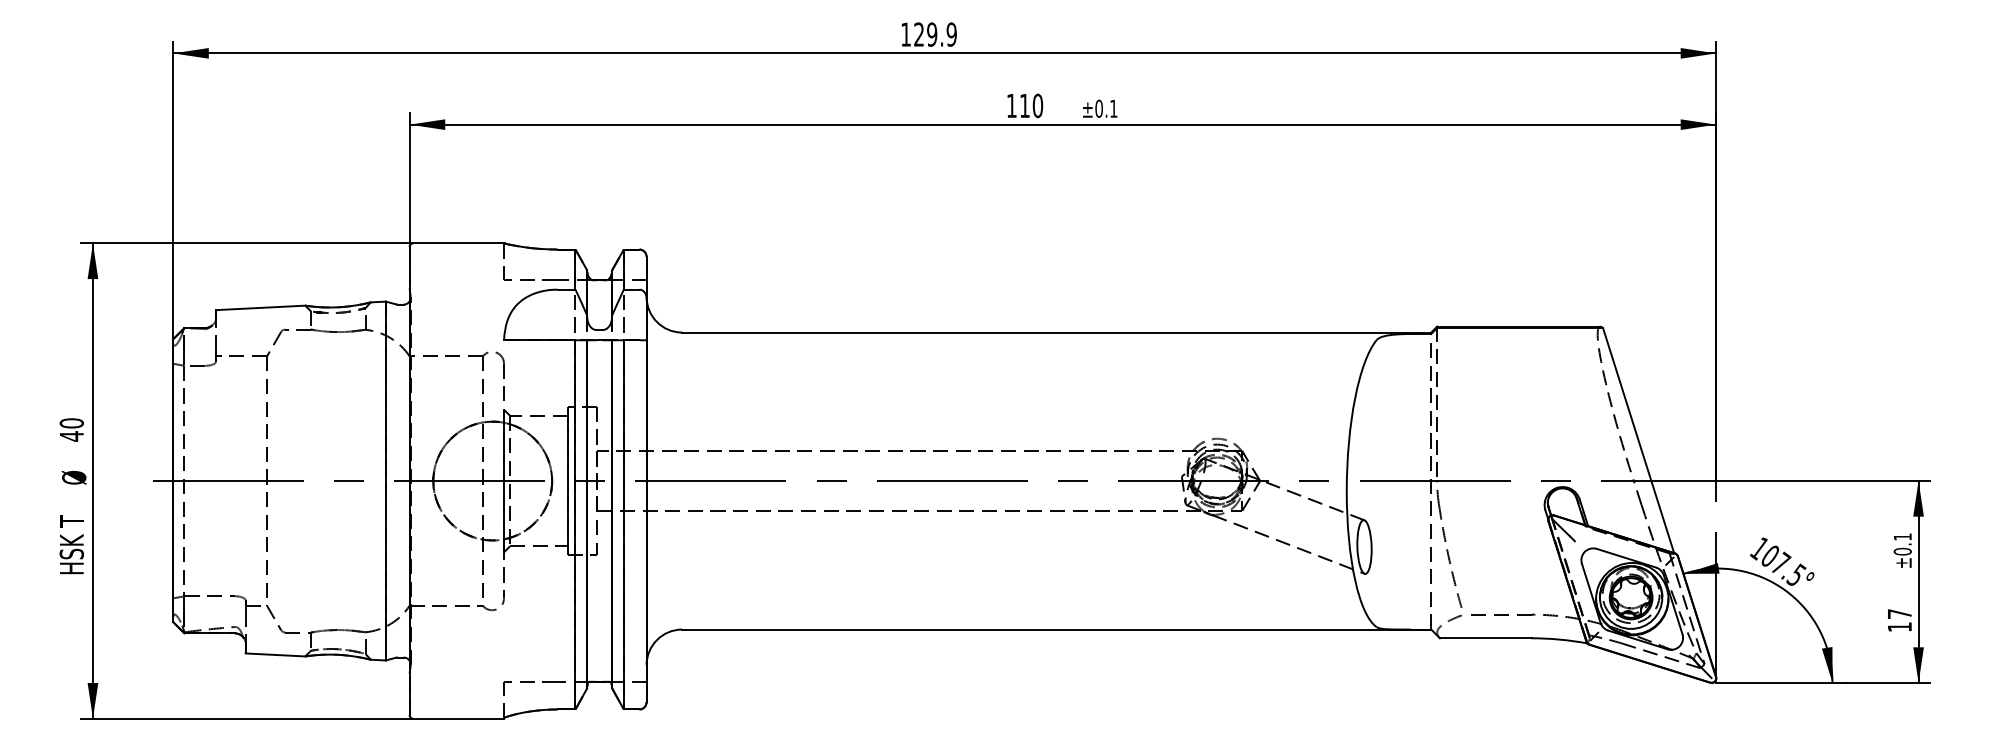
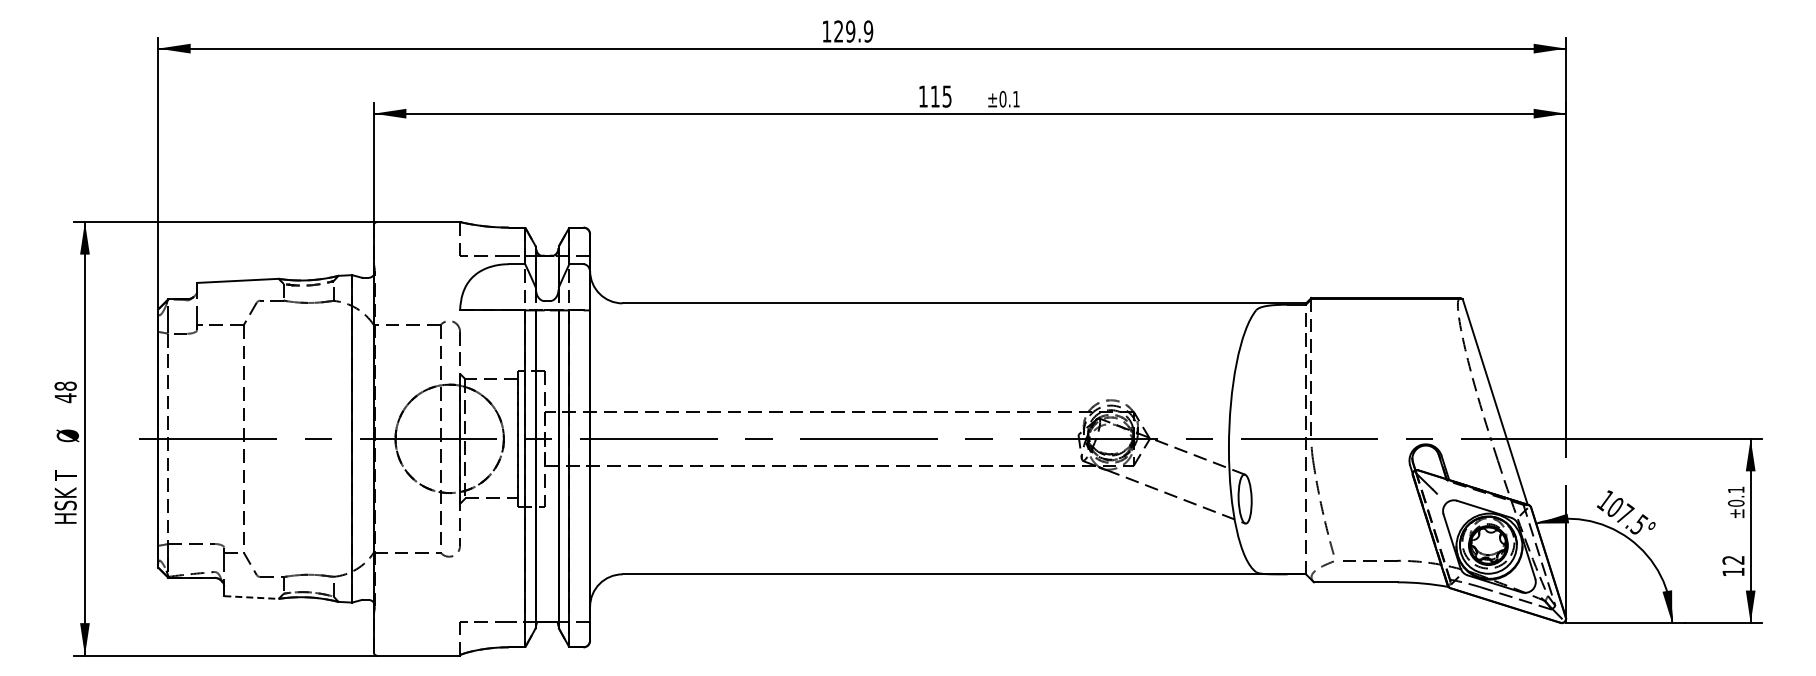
text: (1037, 105) -> (946, 96), 110 -> 115
text: (71, 422) -> (65, 385), 40 -> 48
text: (1899, 613) -> (1733, 559), 17 -> 12
line: (275, 654) -> (251, 597), solid -> dashed

